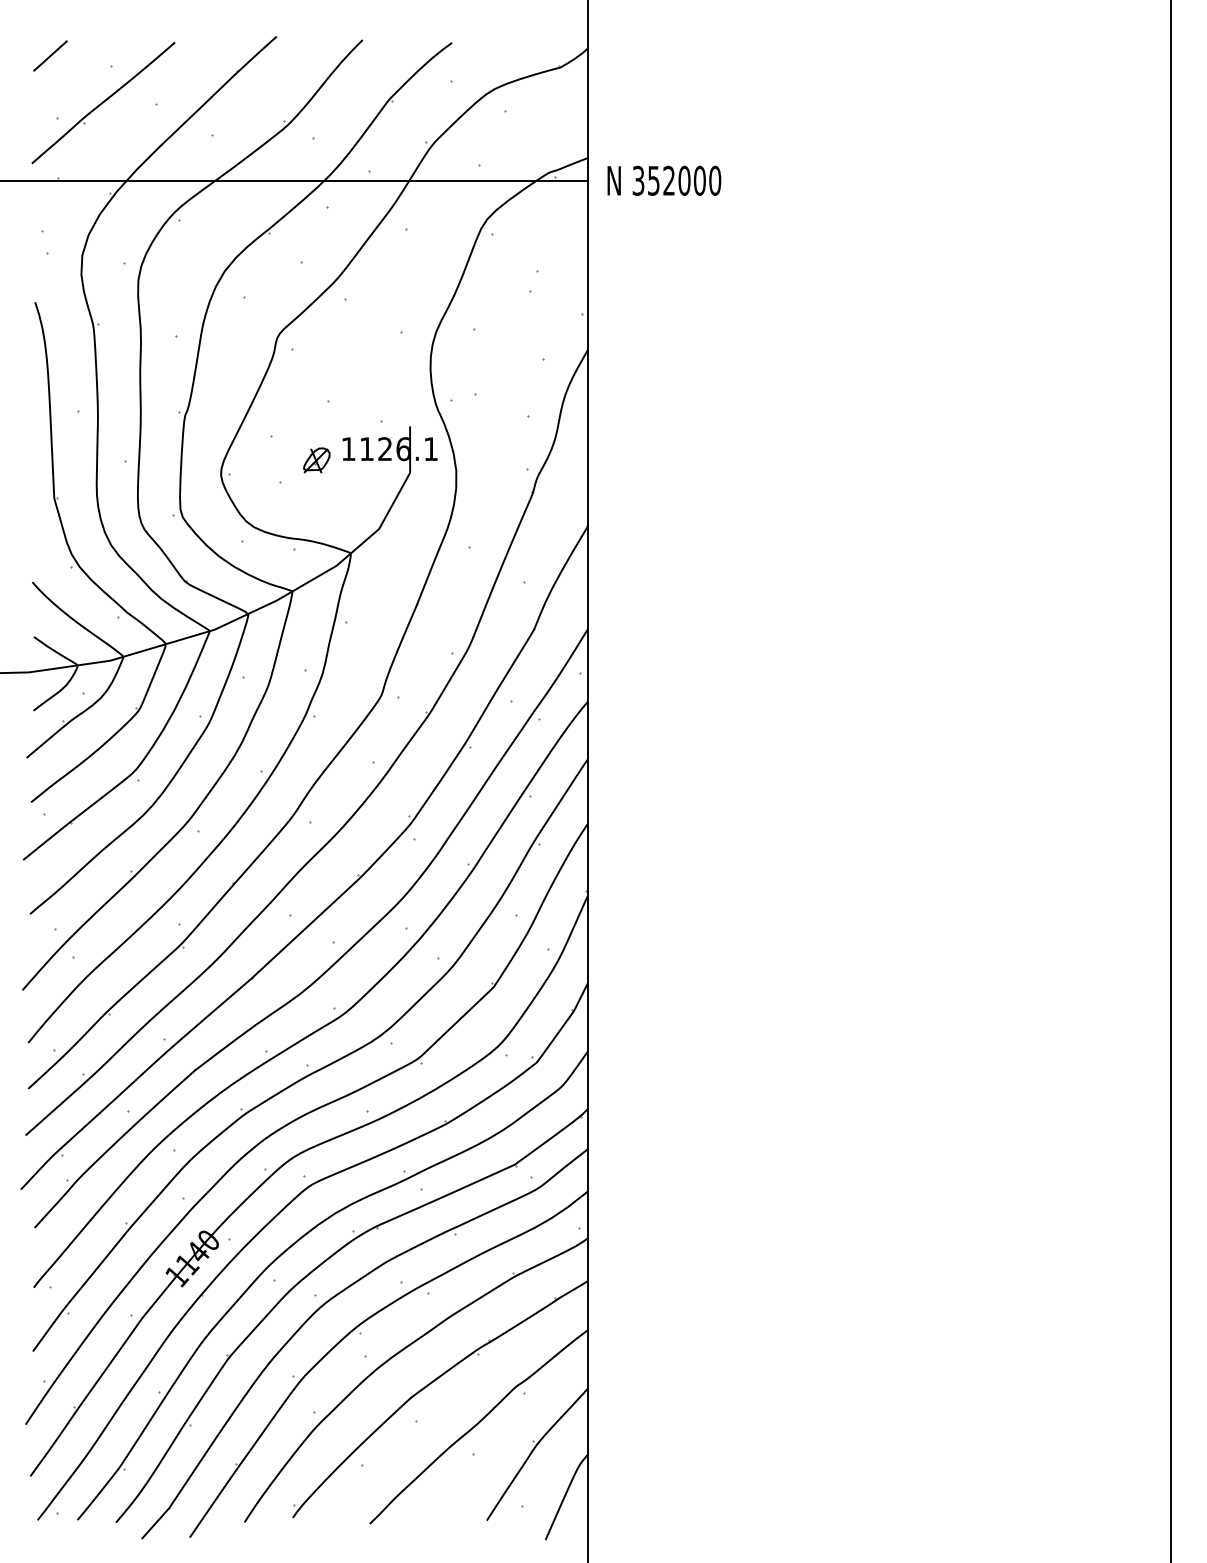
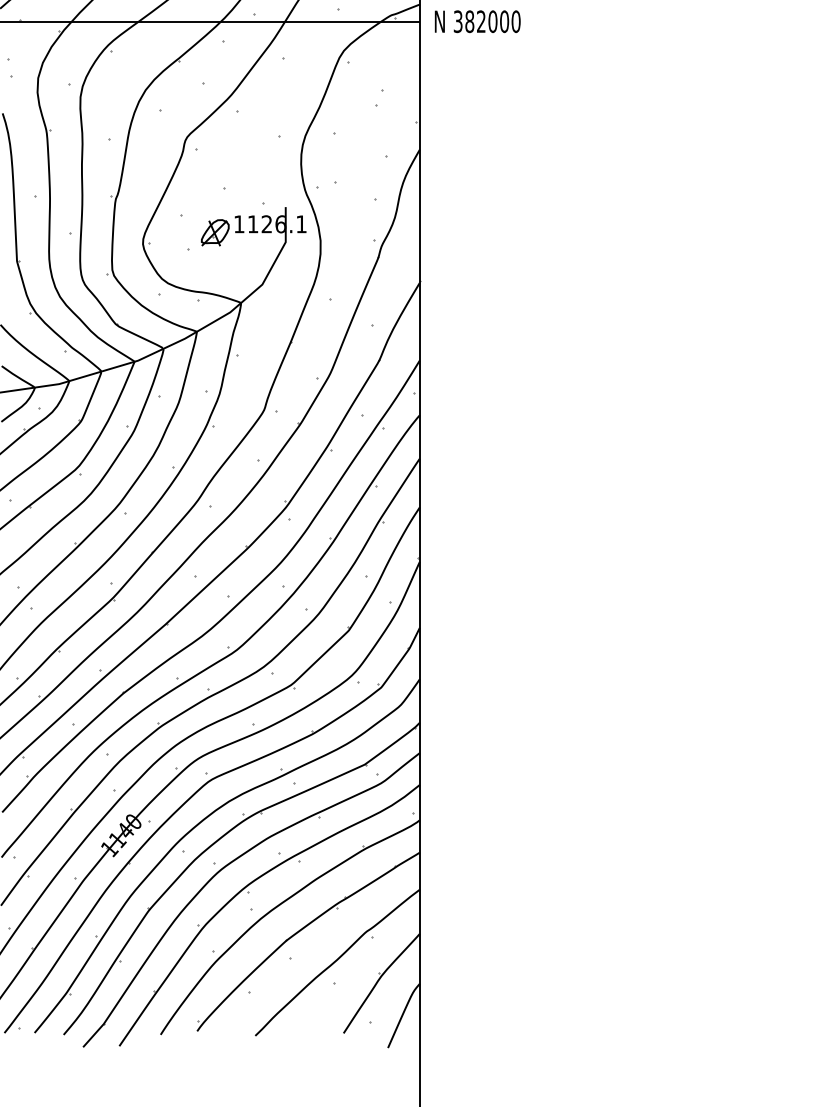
text: (653, 180) -> (469, 21), 352000 -> 382000
part: (316, 460) -> (215, 232), size x1.4

